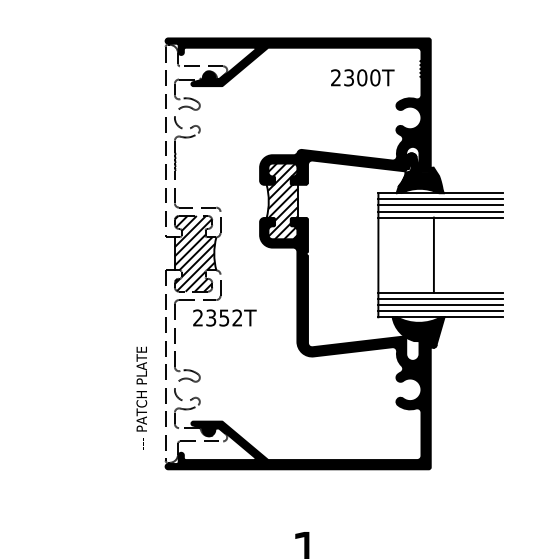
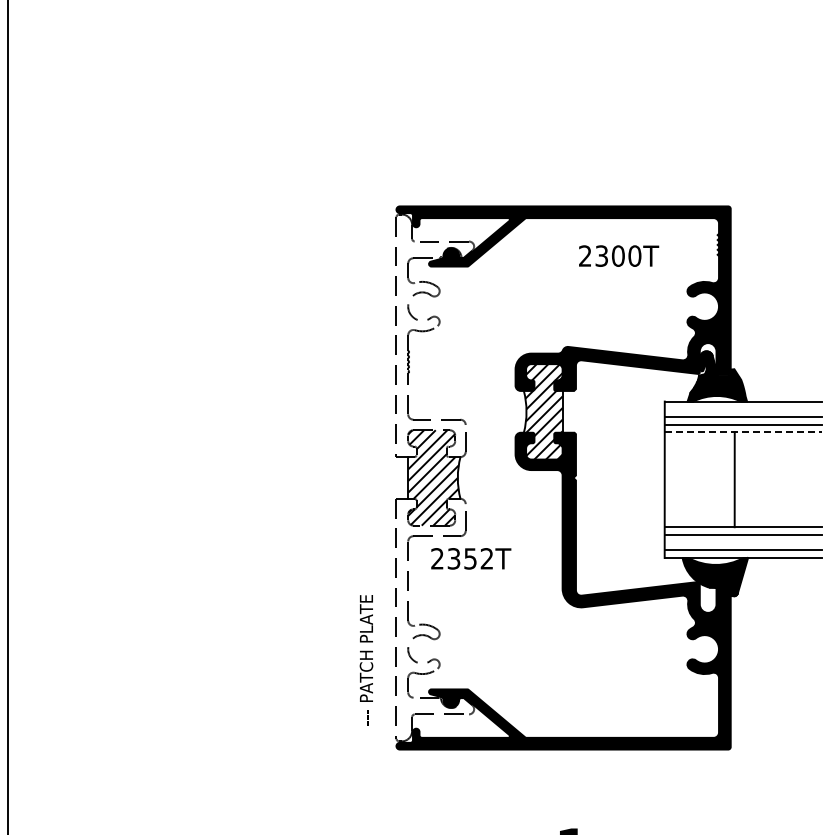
text: (363, 77) -> (619, 255), moved
line: (440, 199) -> (742, 409), removed
line: (440, 217) -> (743, 432), solid -> dashed
line: (440, 305) -> (742, 542), removed

